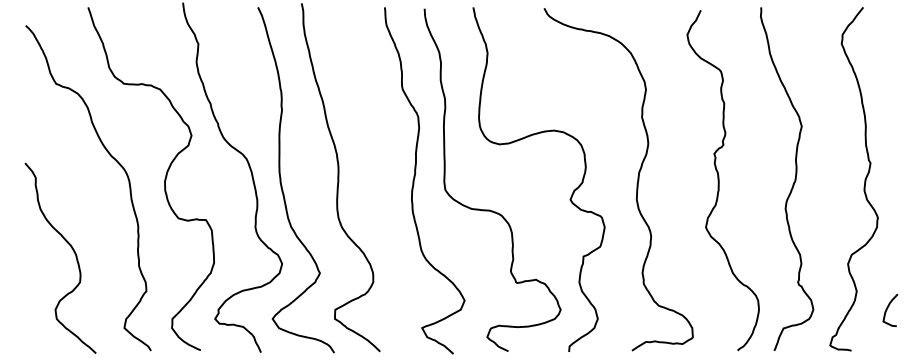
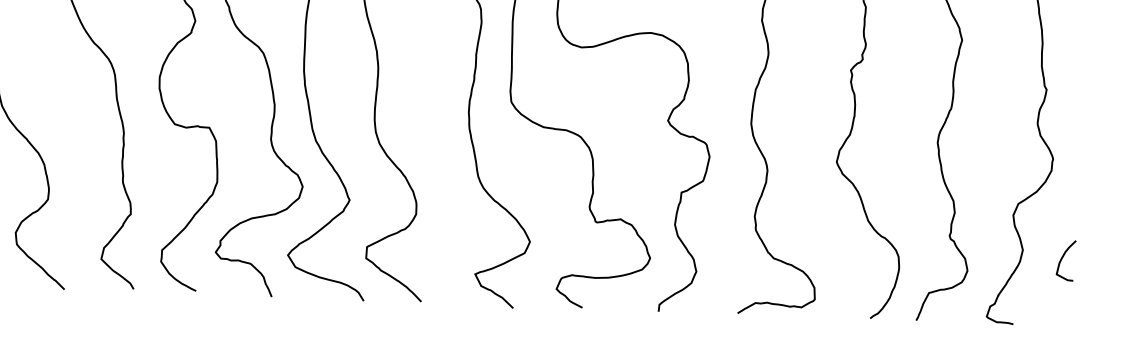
curve: (888, 308) -> (1063, 258), moved

